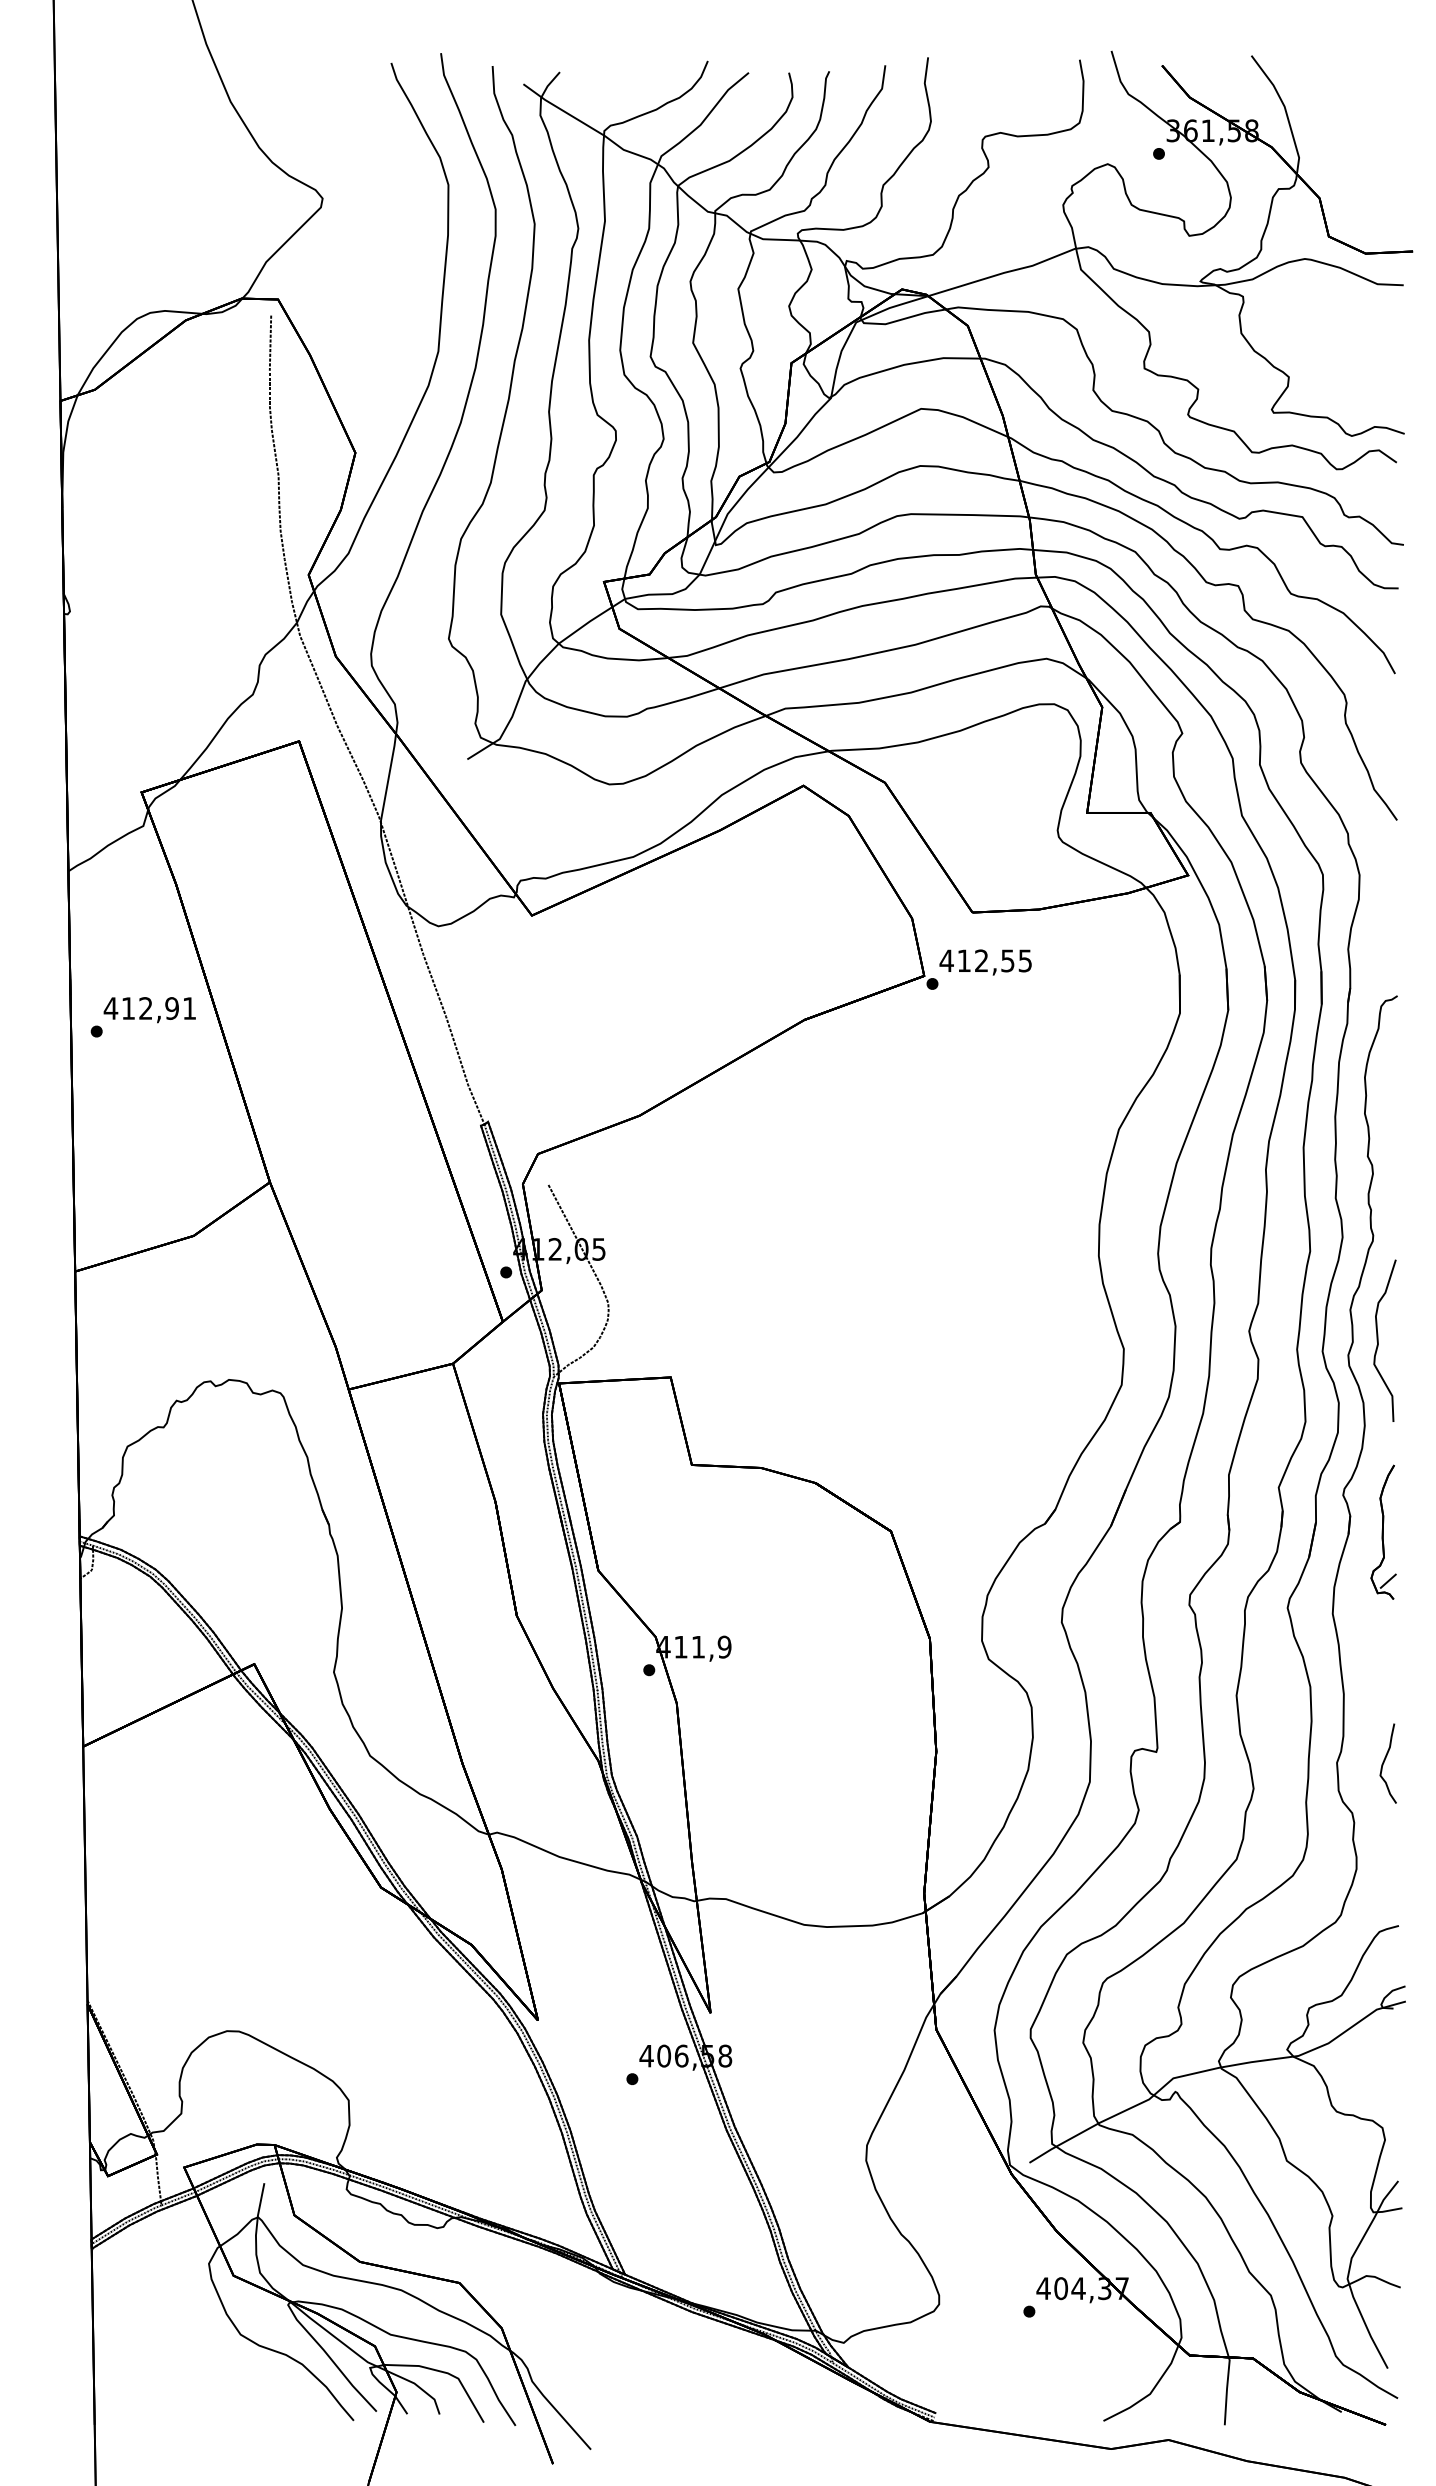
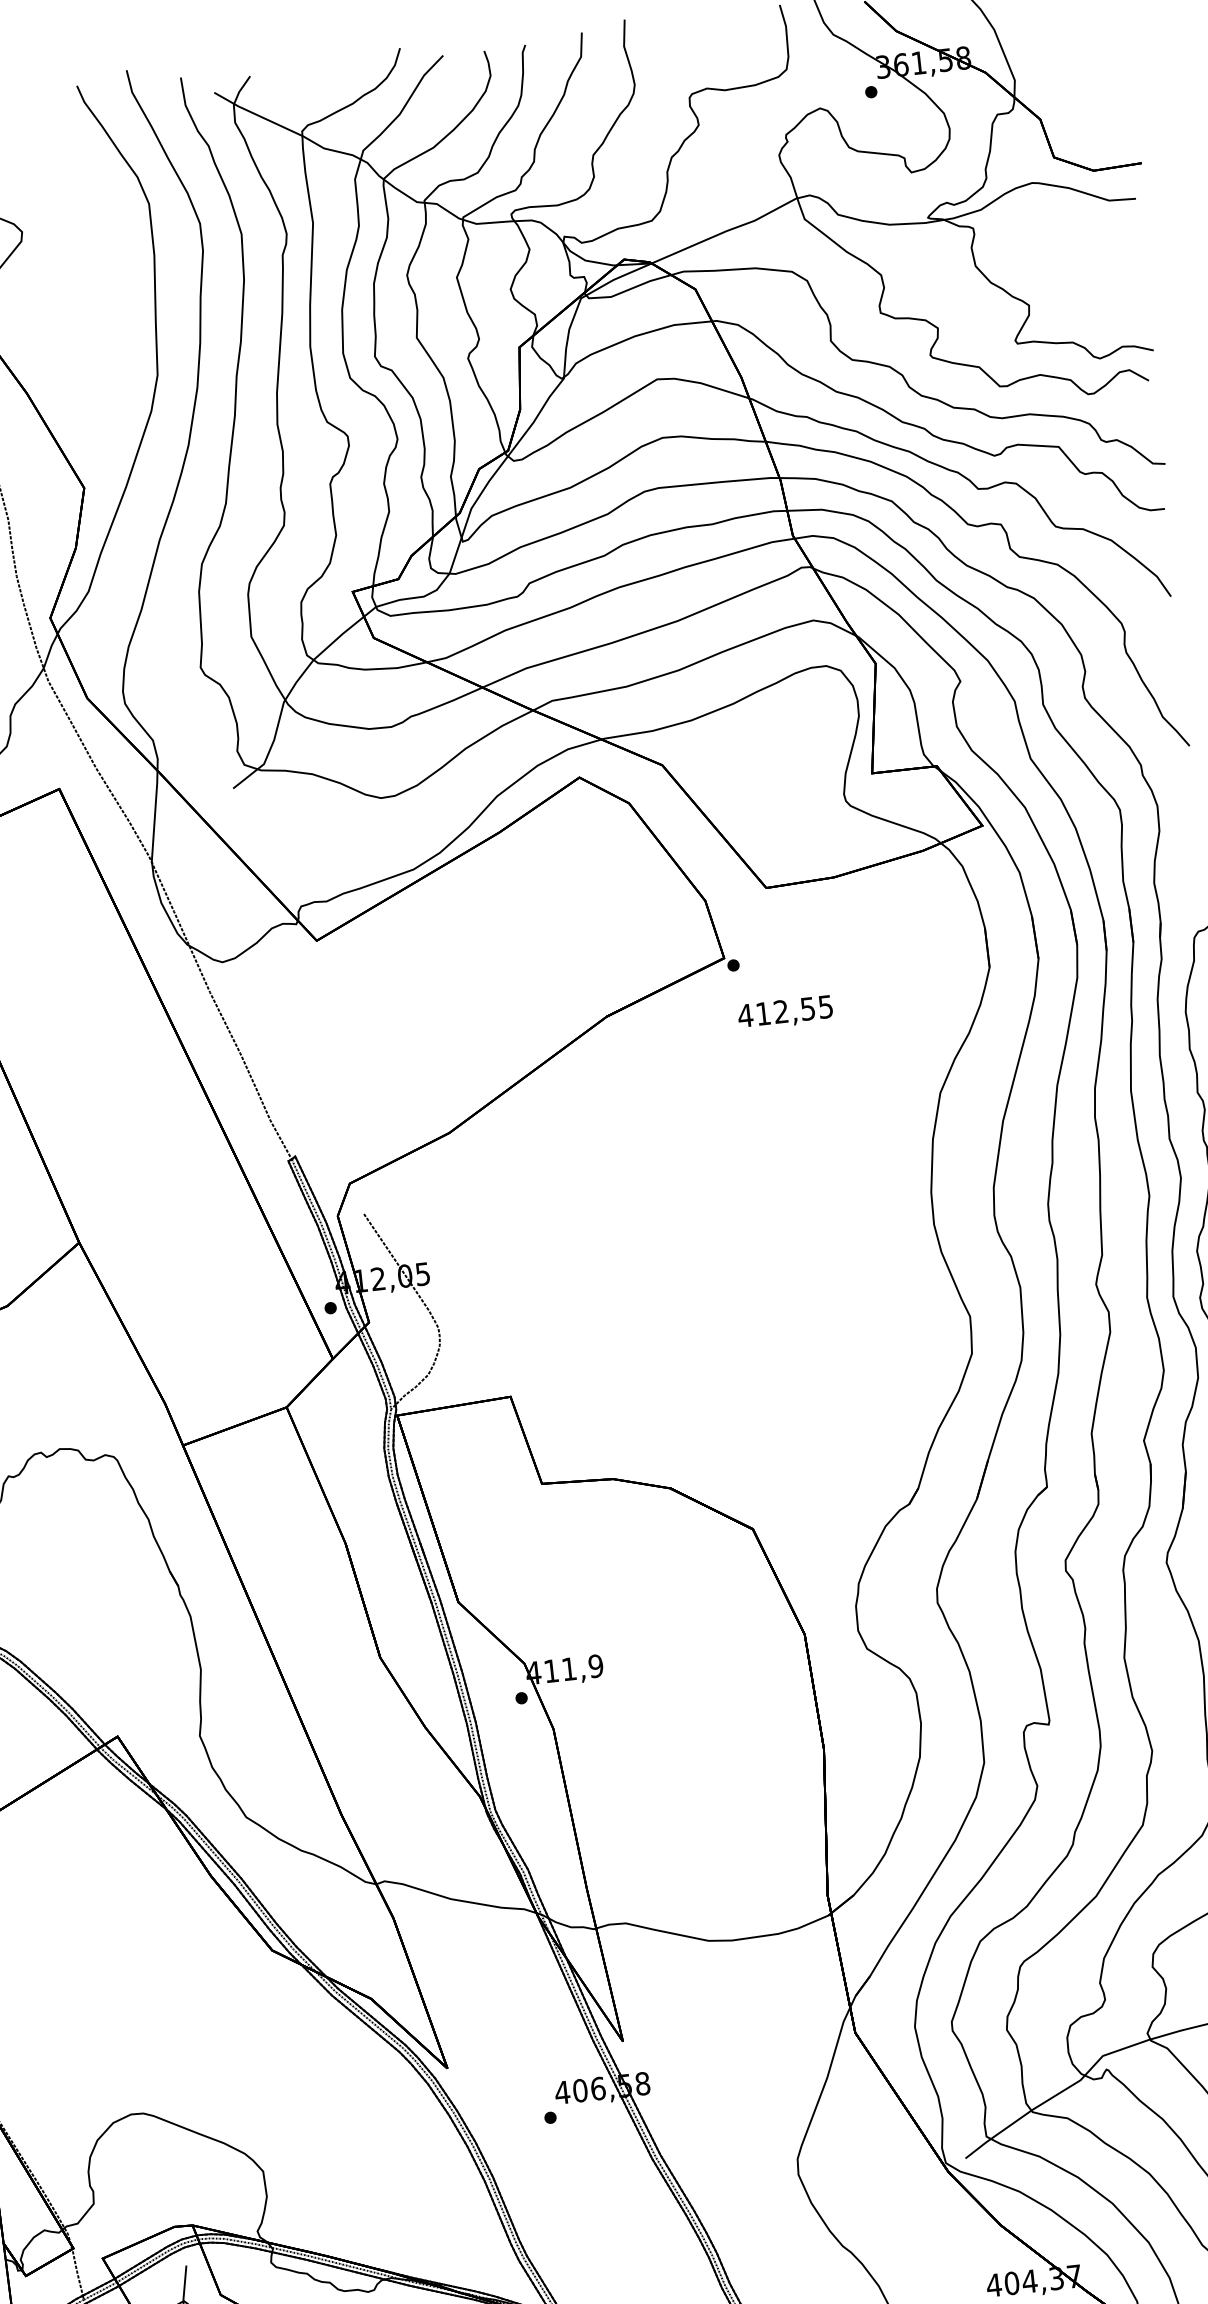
text: (985, 962) -> (785, 1013), moved

